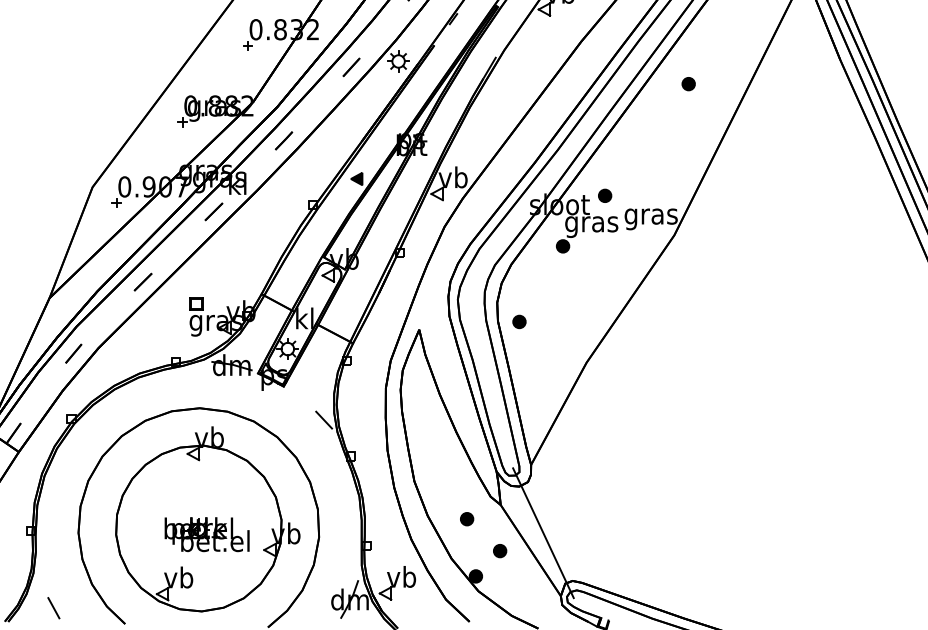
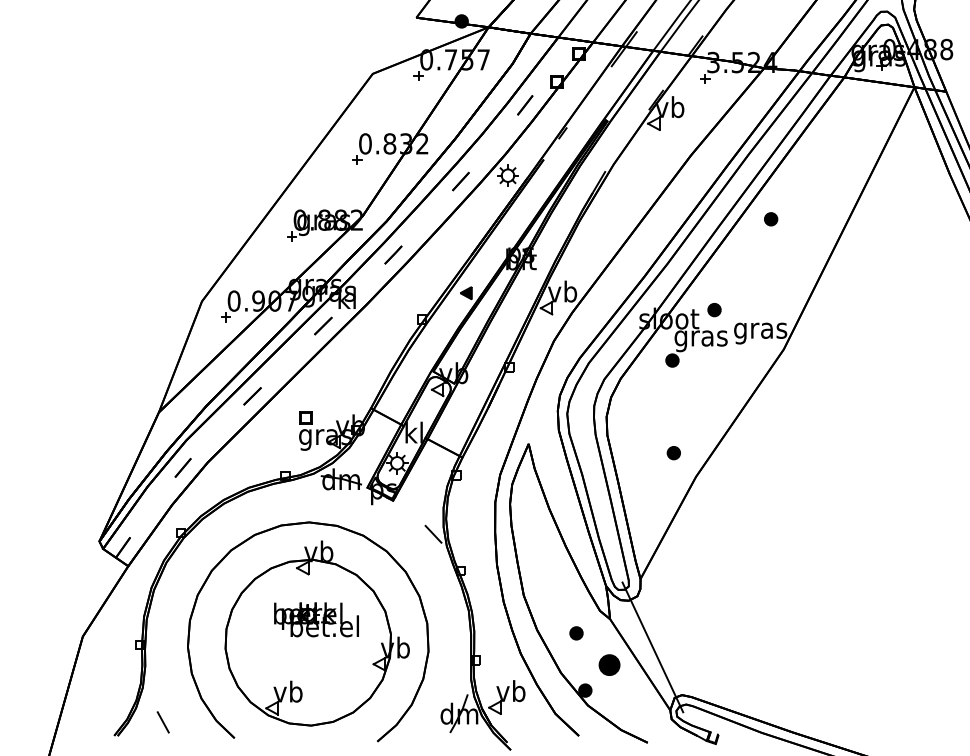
part: (689, 84) -> (771, 219), moved
part: (519, 322) -> (673, 453), moved
part: (207, 534) -> (316, 619), moved
part: (500, 551) -> (609, 665), size x1.6

